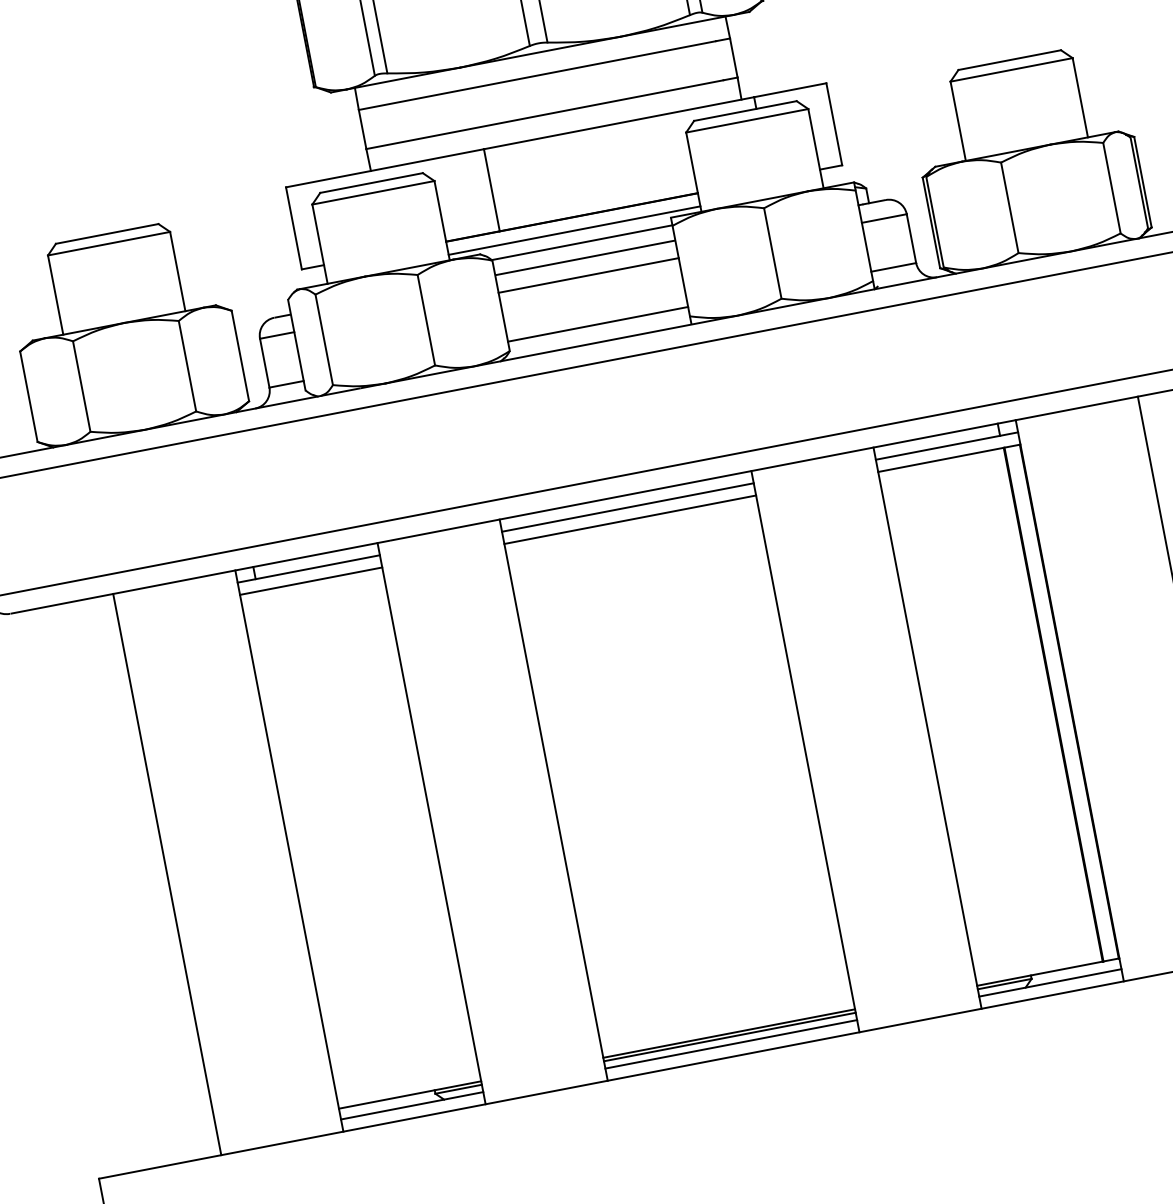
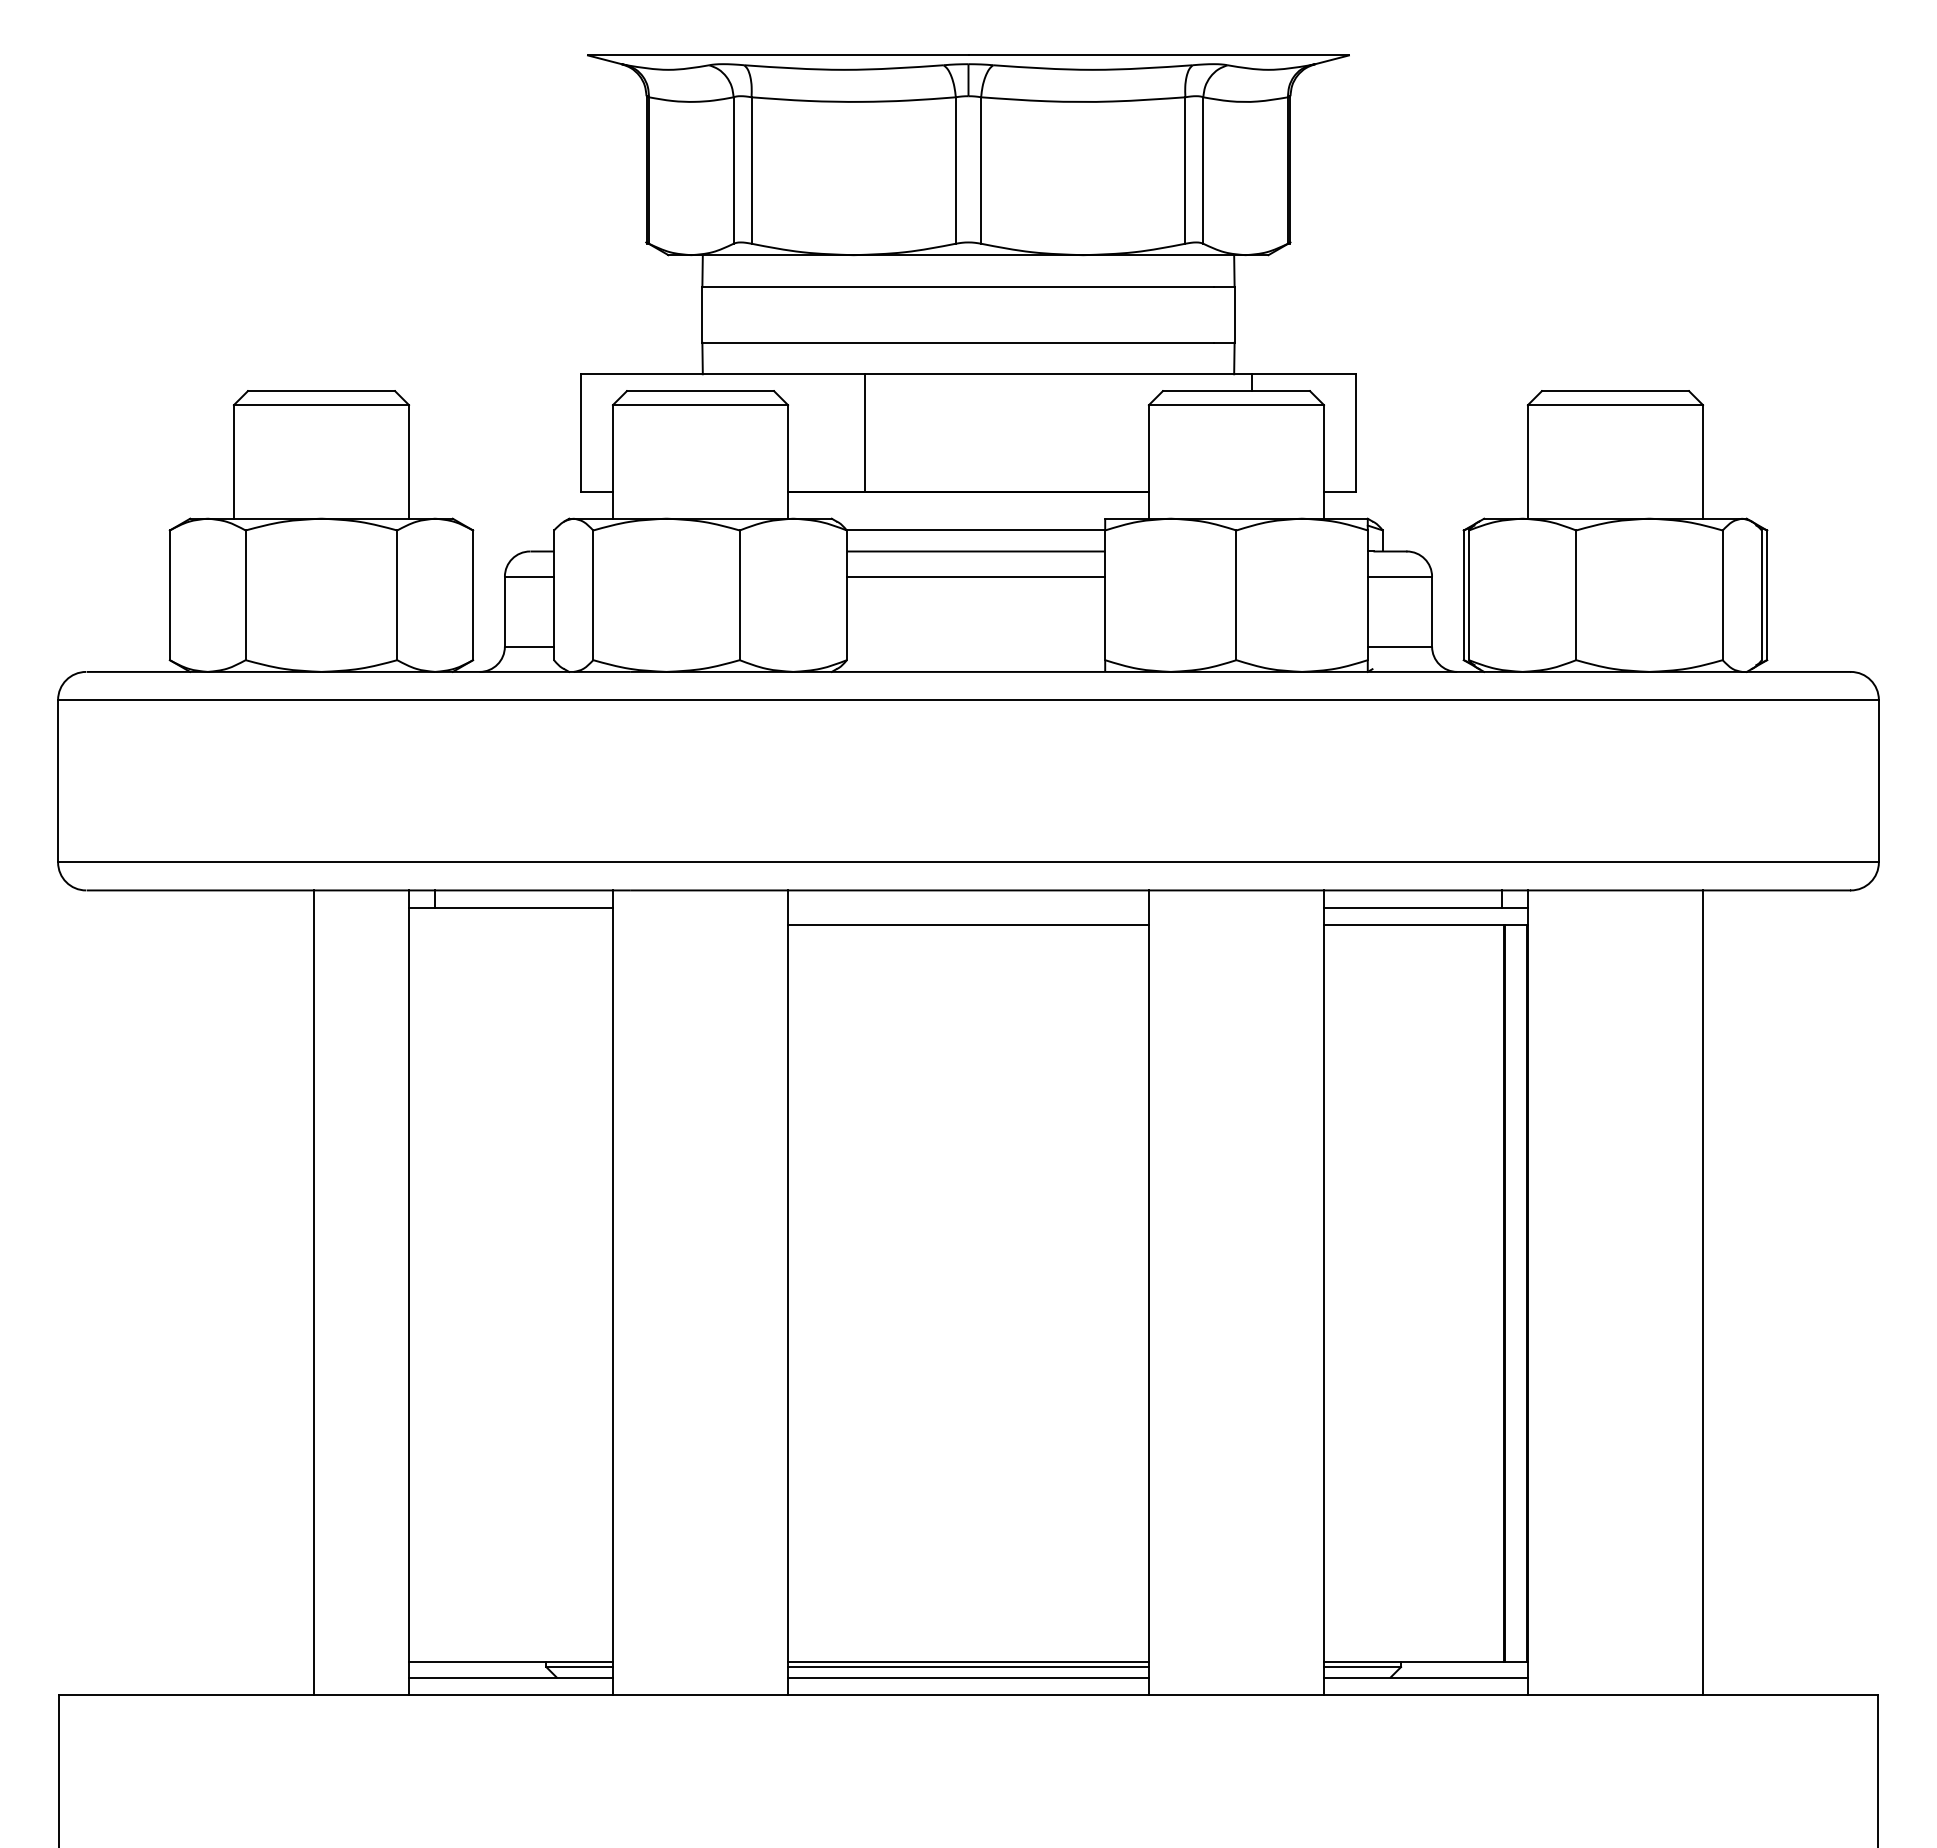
line: (574, 230) -> (968, 510), removed
line: (597, 324) -> (975, 646), removed
line: (627, 507) -> (968, 907), removed
line: (310, 581) -> (510, 925), removed
line: (166, 874) -> (313, 1292), moved

